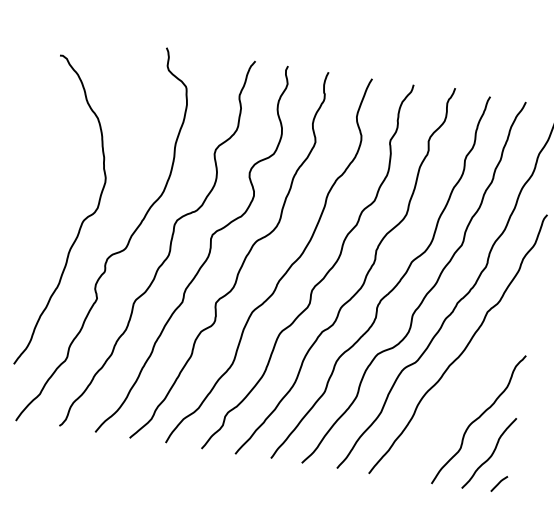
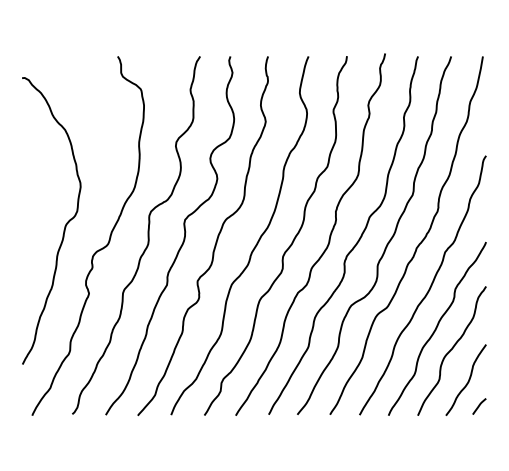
curve: (466, 393) -> (437, 328), added

